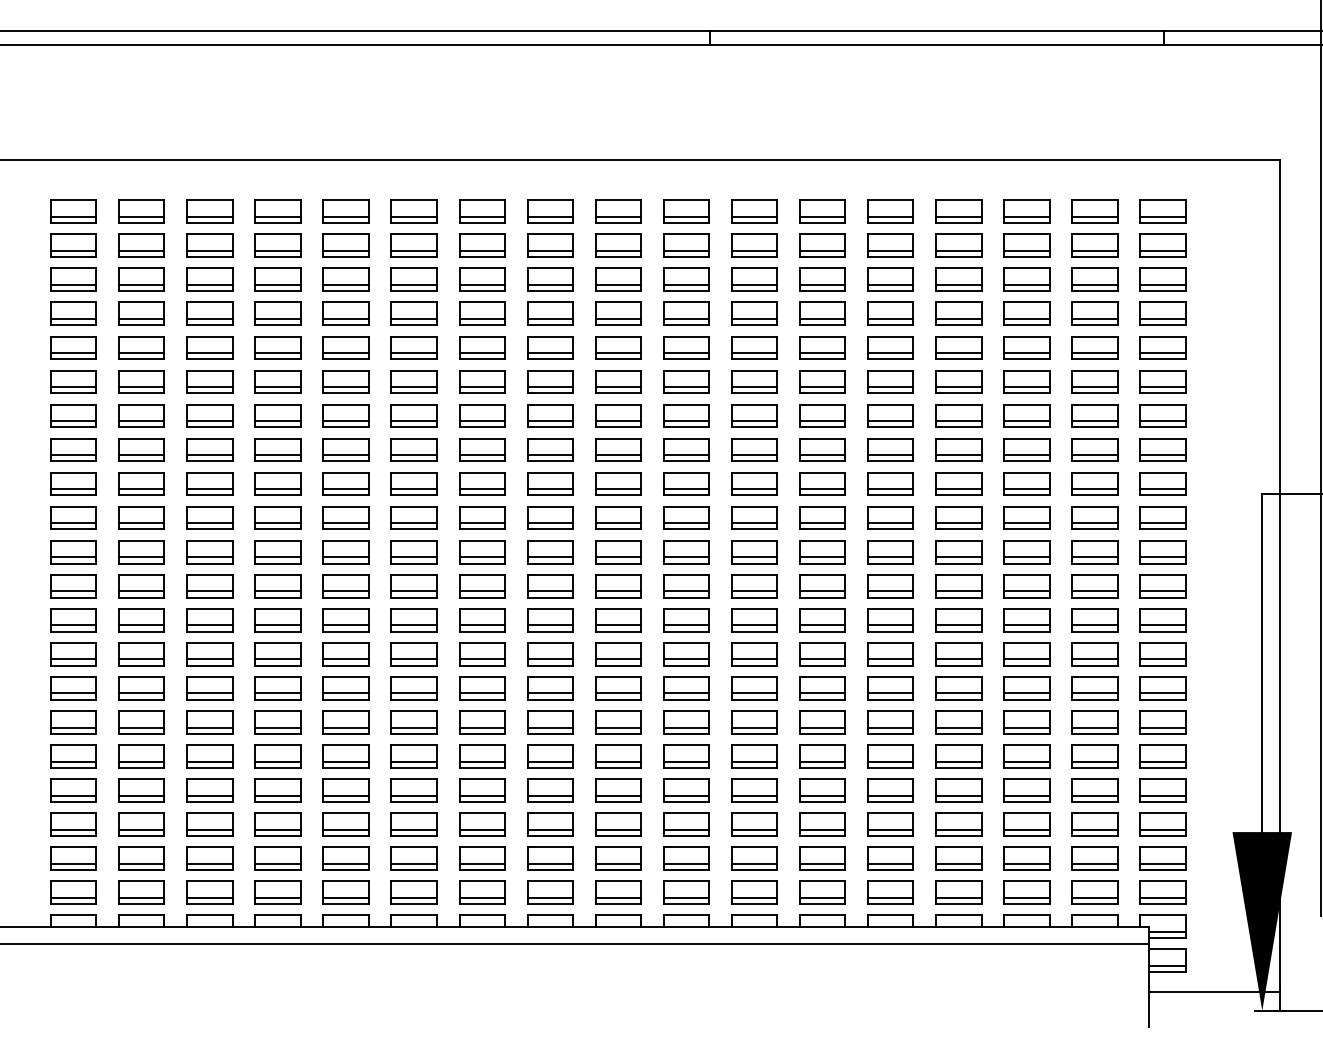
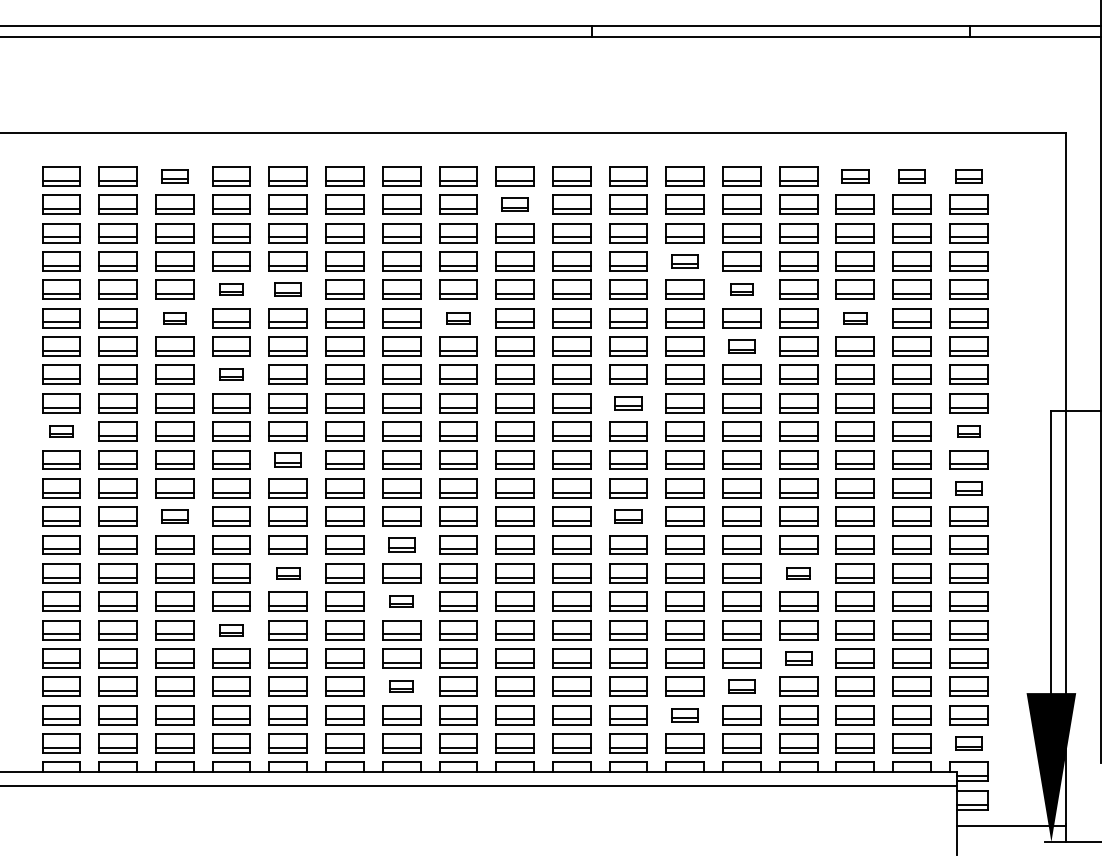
part: (209, 211) -> (174, 176), size x0.7
part: (1025, 211) -> (854, 176), size x0.7
part: (1094, 211) -> (911, 176), size x0.7
part: (1162, 211) -> (968, 176), size x0.7
part: (617, 245) -> (514, 204), size x0.7
part: (821, 313) -> (684, 261), size x0.7
part: (277, 347) -> (231, 289), size x0.6
part: (345, 347) -> (287, 289), size x0.7
part: (890, 347) -> (741, 289), size x0.6
part: (209, 382) -> (174, 318), size x0.6
part: (550, 382) -> (458, 318), size x0.6
part: (1025, 382) -> (854, 318), size x0.6
part: (890, 415) -> (741, 346), size x0.7
part: (277, 449) -> (231, 374), size x0.6
part: (754, 484) -> (628, 403), size x0.7
part: (73, 517) -> (61, 431), size x0.6
part: (1162, 517) -> (968, 431), size x0.6
part: (345, 551) -> (287, 459), size x0.7
part: (1162, 586) -> (968, 488), size x0.7
part: (209, 620) -> (174, 516), size x0.7
part: (754, 620) -> (628, 516), size x0.7
part: (482, 653) -> (401, 544), size x0.7
part: (345, 688) -> (287, 573), size x0.6
part: (958, 688) -> (798, 573), size x0.6
part: (482, 722) -> (401, 601), size x0.6
part: (277, 756) -> (231, 630), size x0.6
part: (958, 790) -> (798, 658), size x0.7
part: (482, 824) -> (401, 686), size x0.6
part: (890, 824) -> (741, 686), size x0.7
part: (821, 858) -> (684, 715), size x0.7
part: (1162, 892) -> (968, 743), size x0.7

